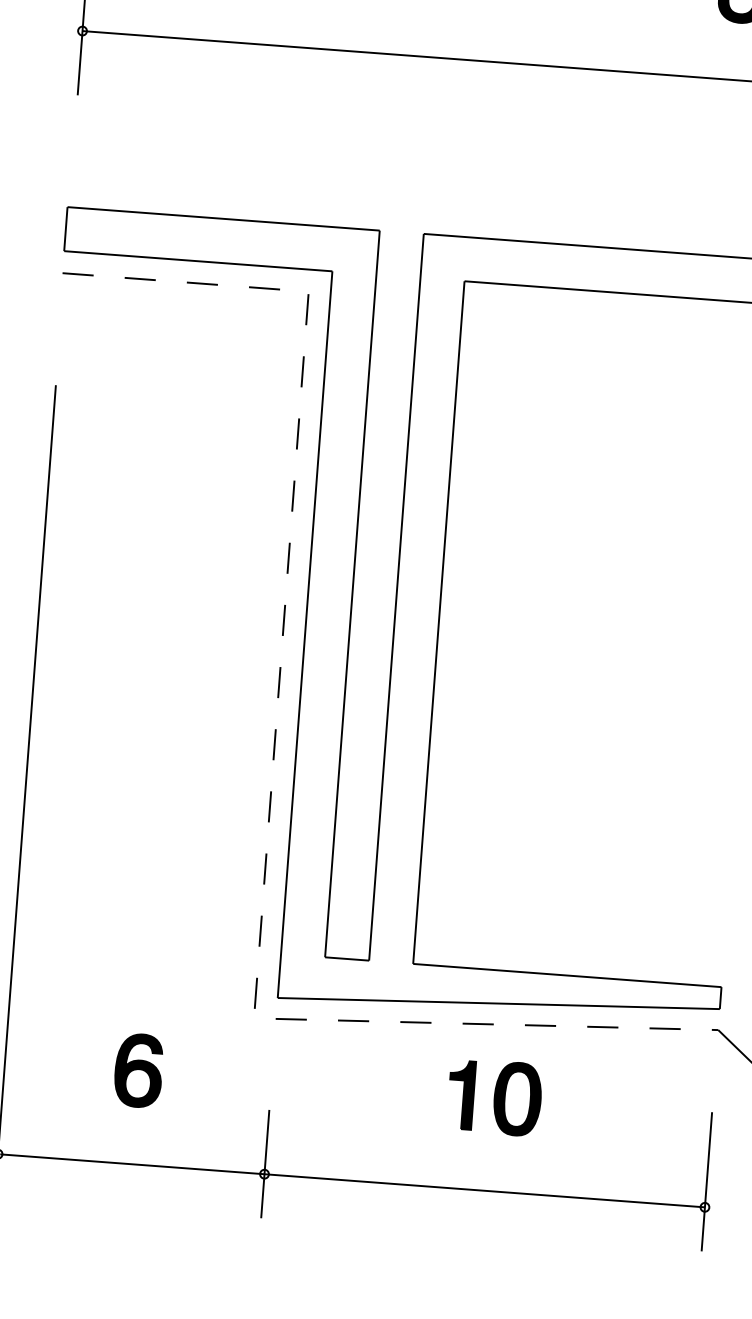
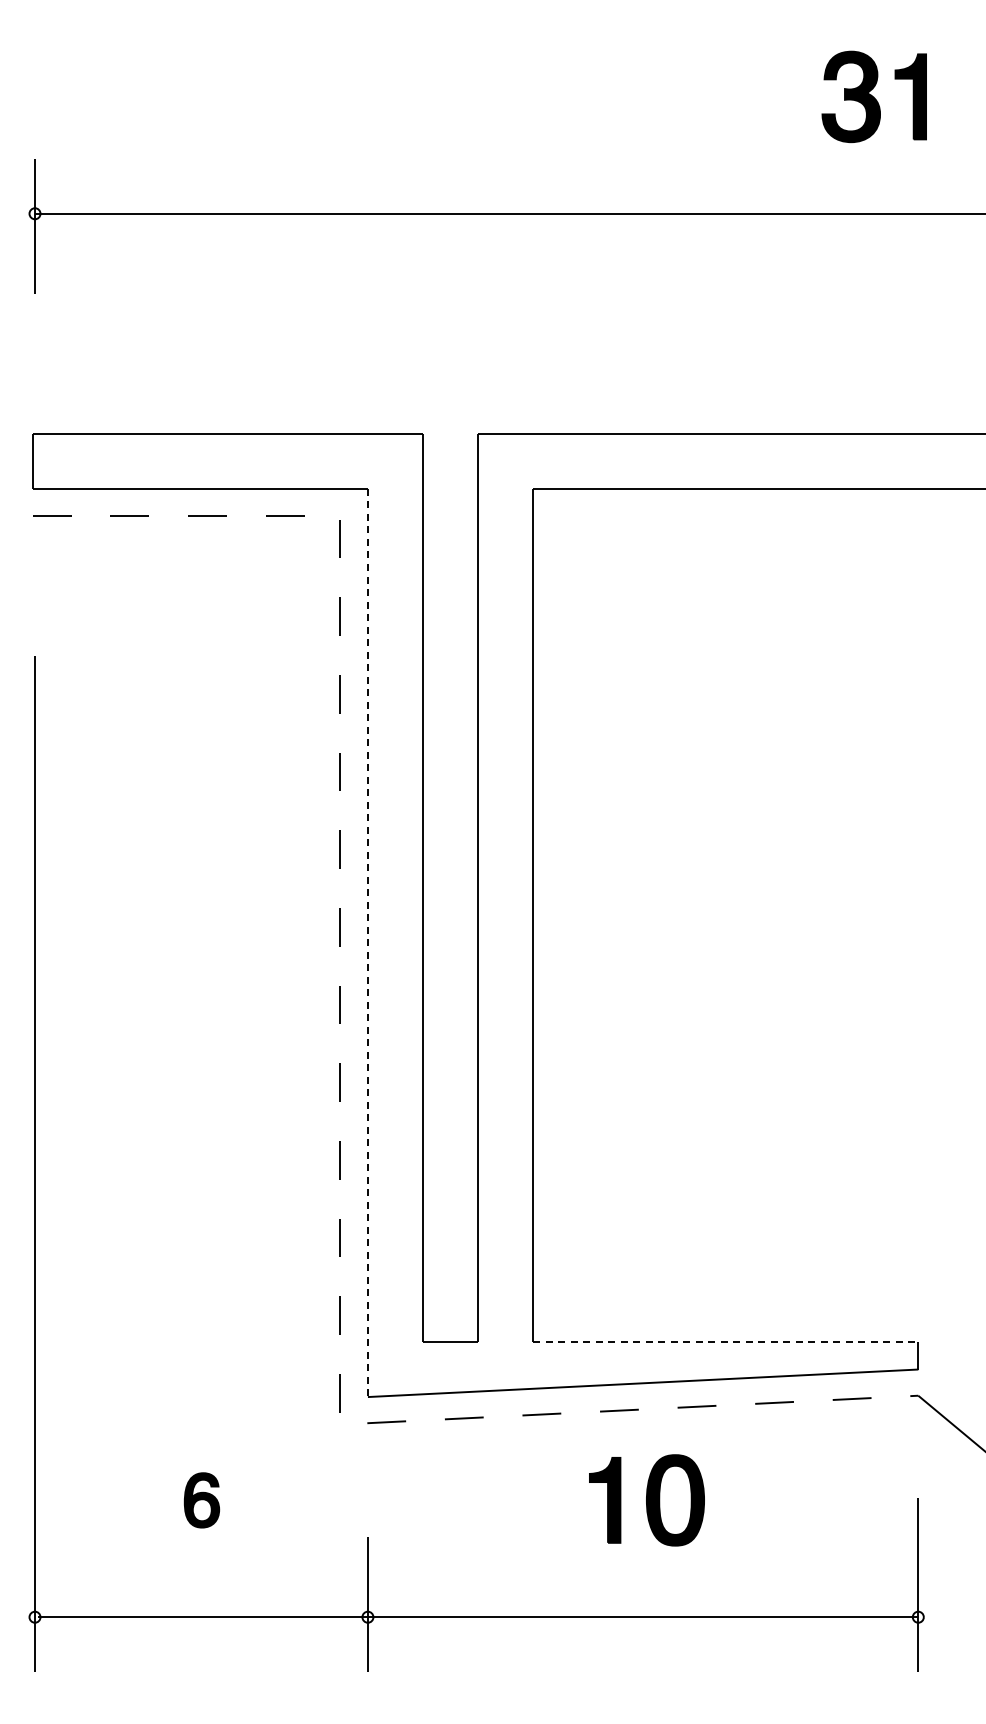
line: (304, 635) -> (367, 943), solid -> dashed
line: (567, 975) -> (725, 1342), solid -> dashed
part: (138, 1070) -> (201, 1500), size x0.6

